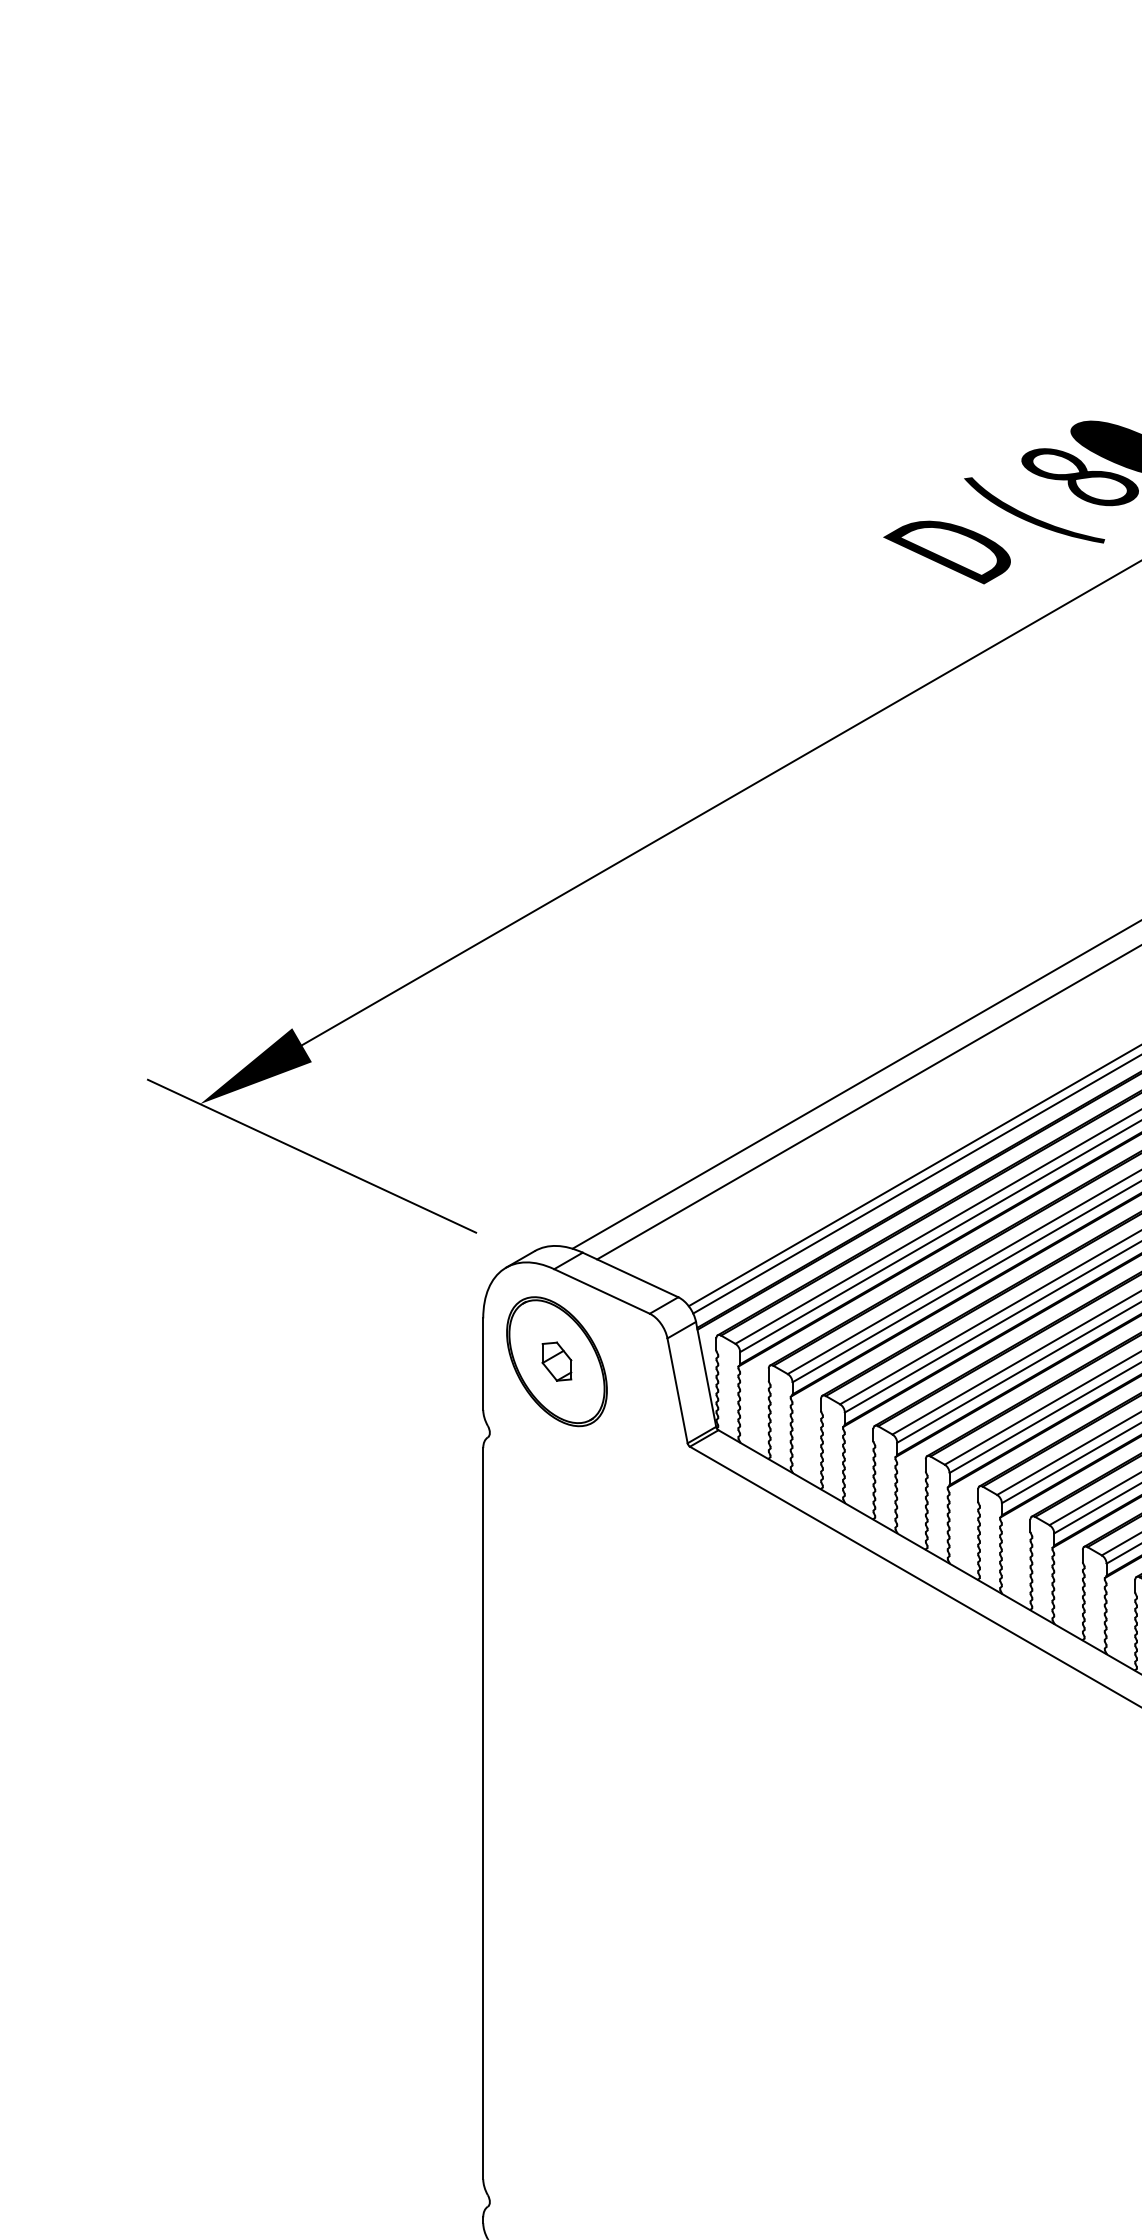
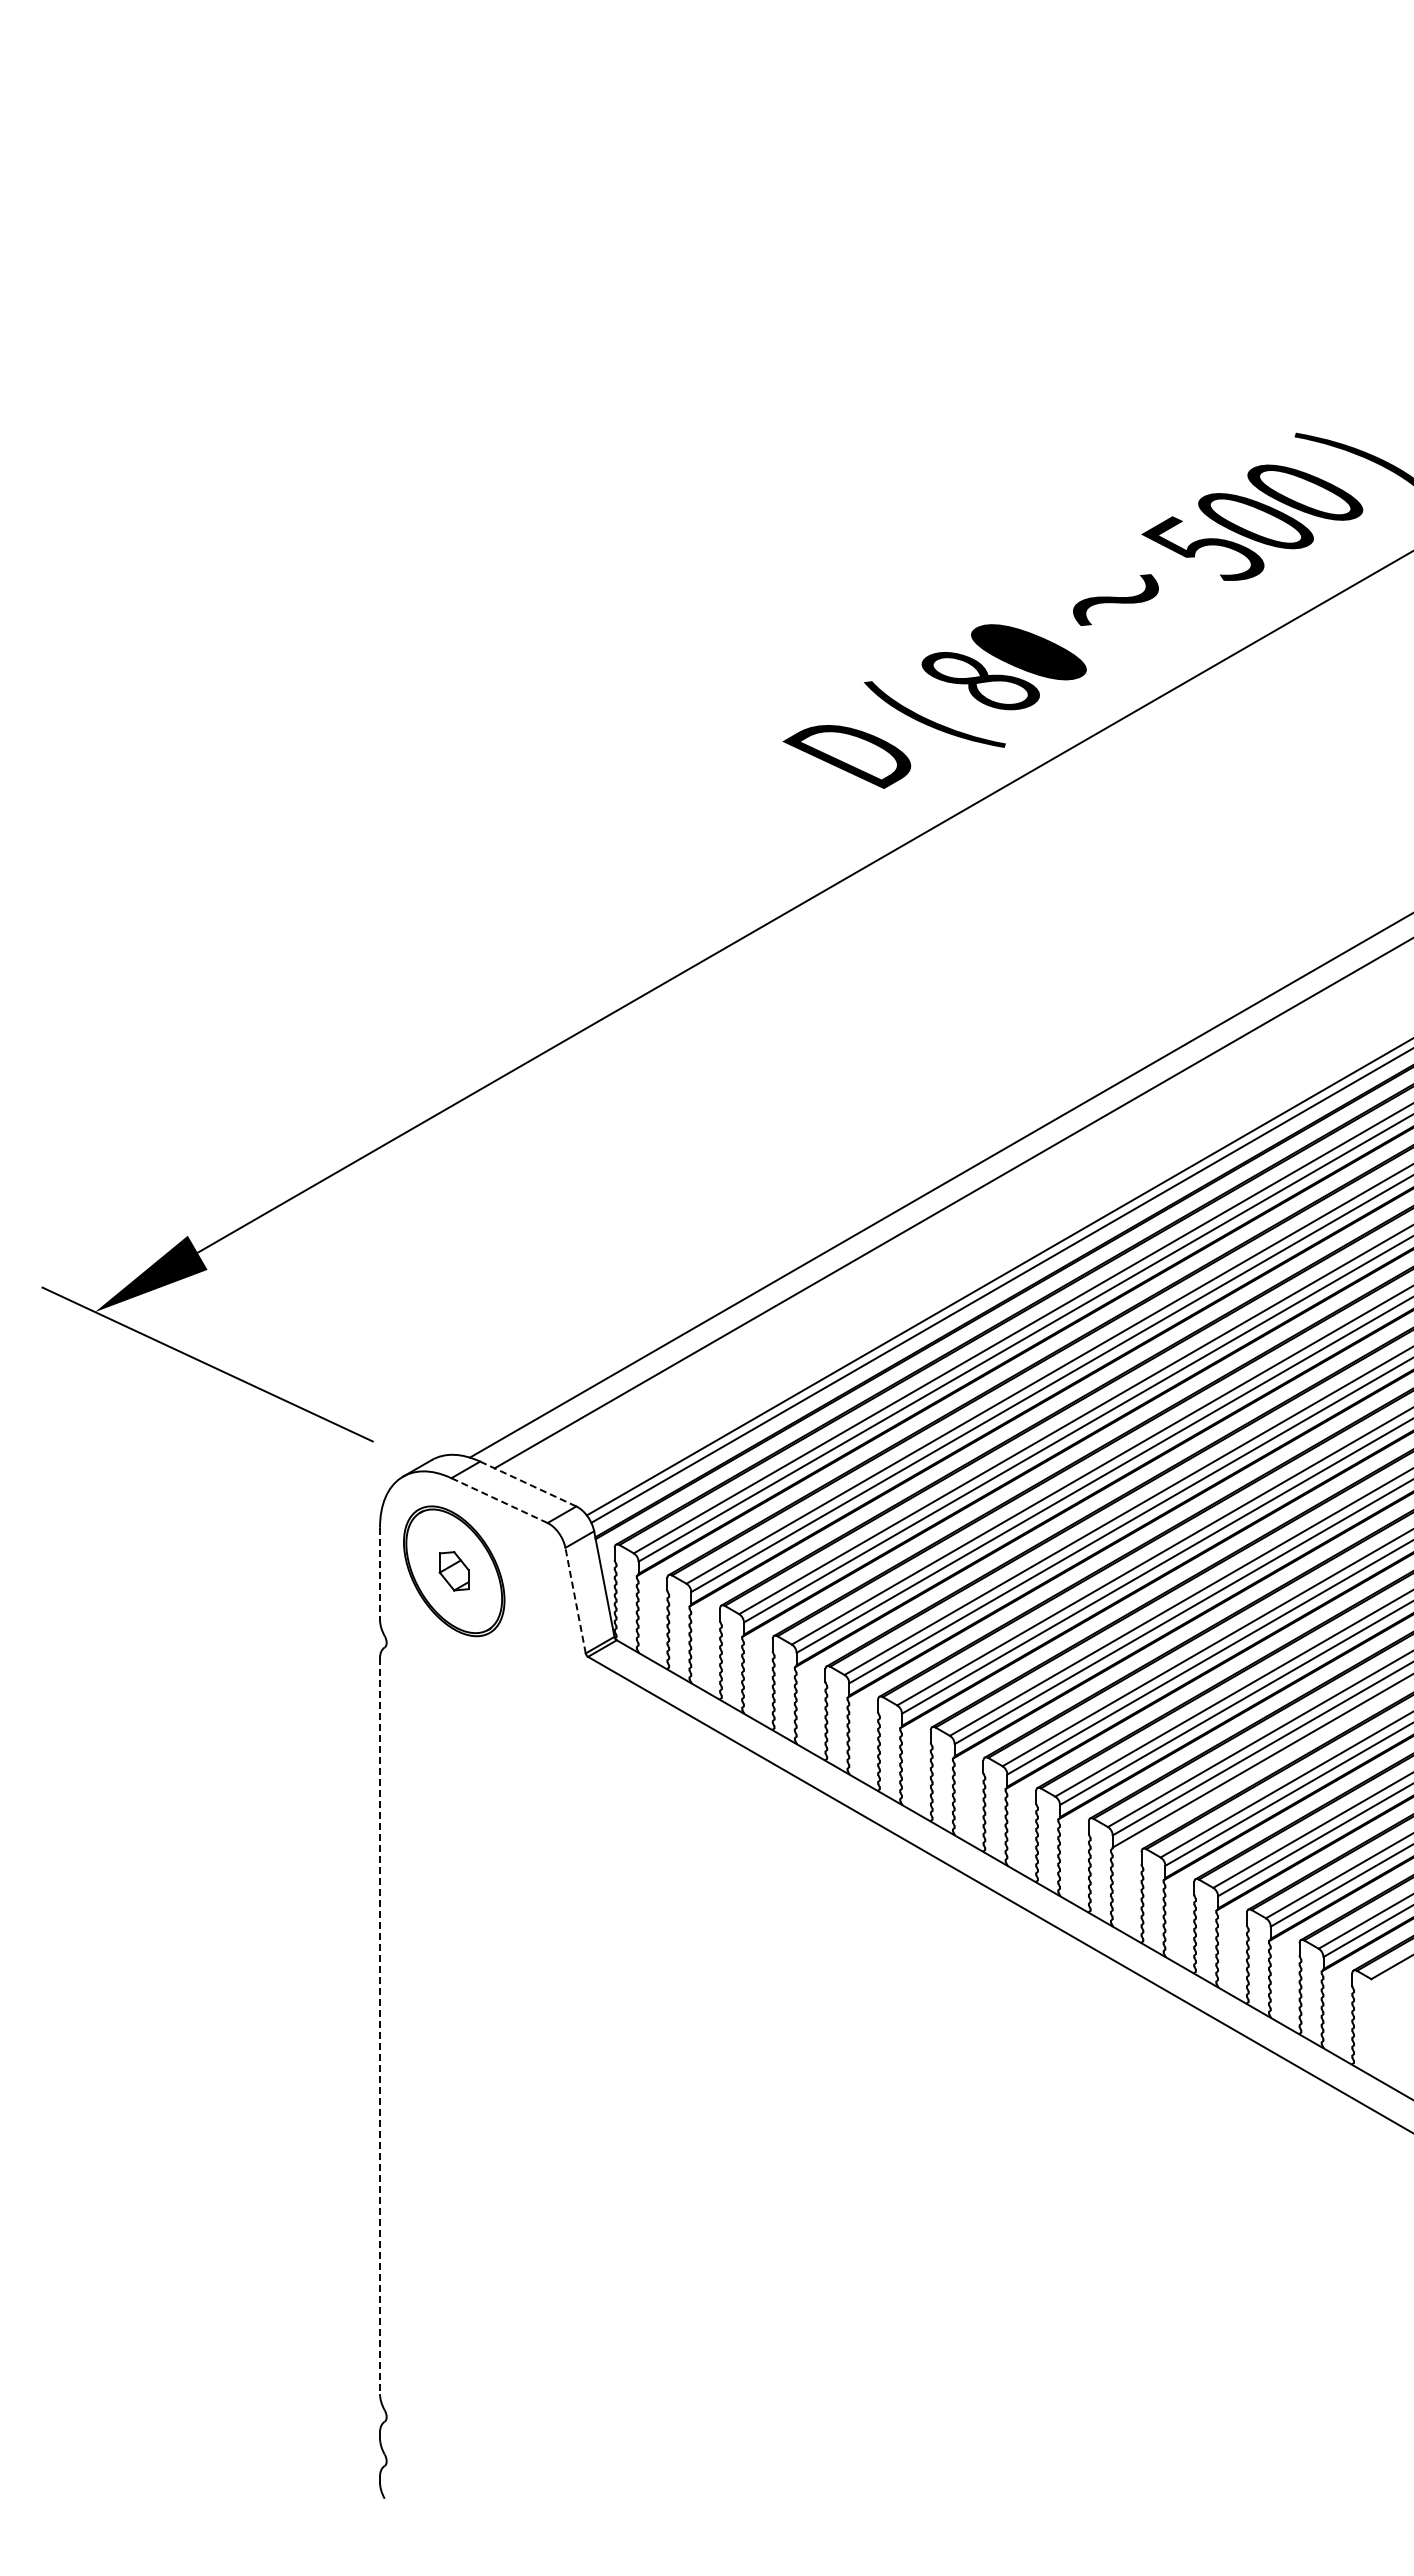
line: (630, 1275) -> (528, 1484), solid -> dashed
line: (601, 1291) -> (499, 1500), solid -> dashed
line: (483, 1364) -> (380, 1574), solid -> dashed
line: (677, 1390) -> (575, 1600), solid -> dashed
line: (483, 1813) -> (380, 2026), solid -> dashed

